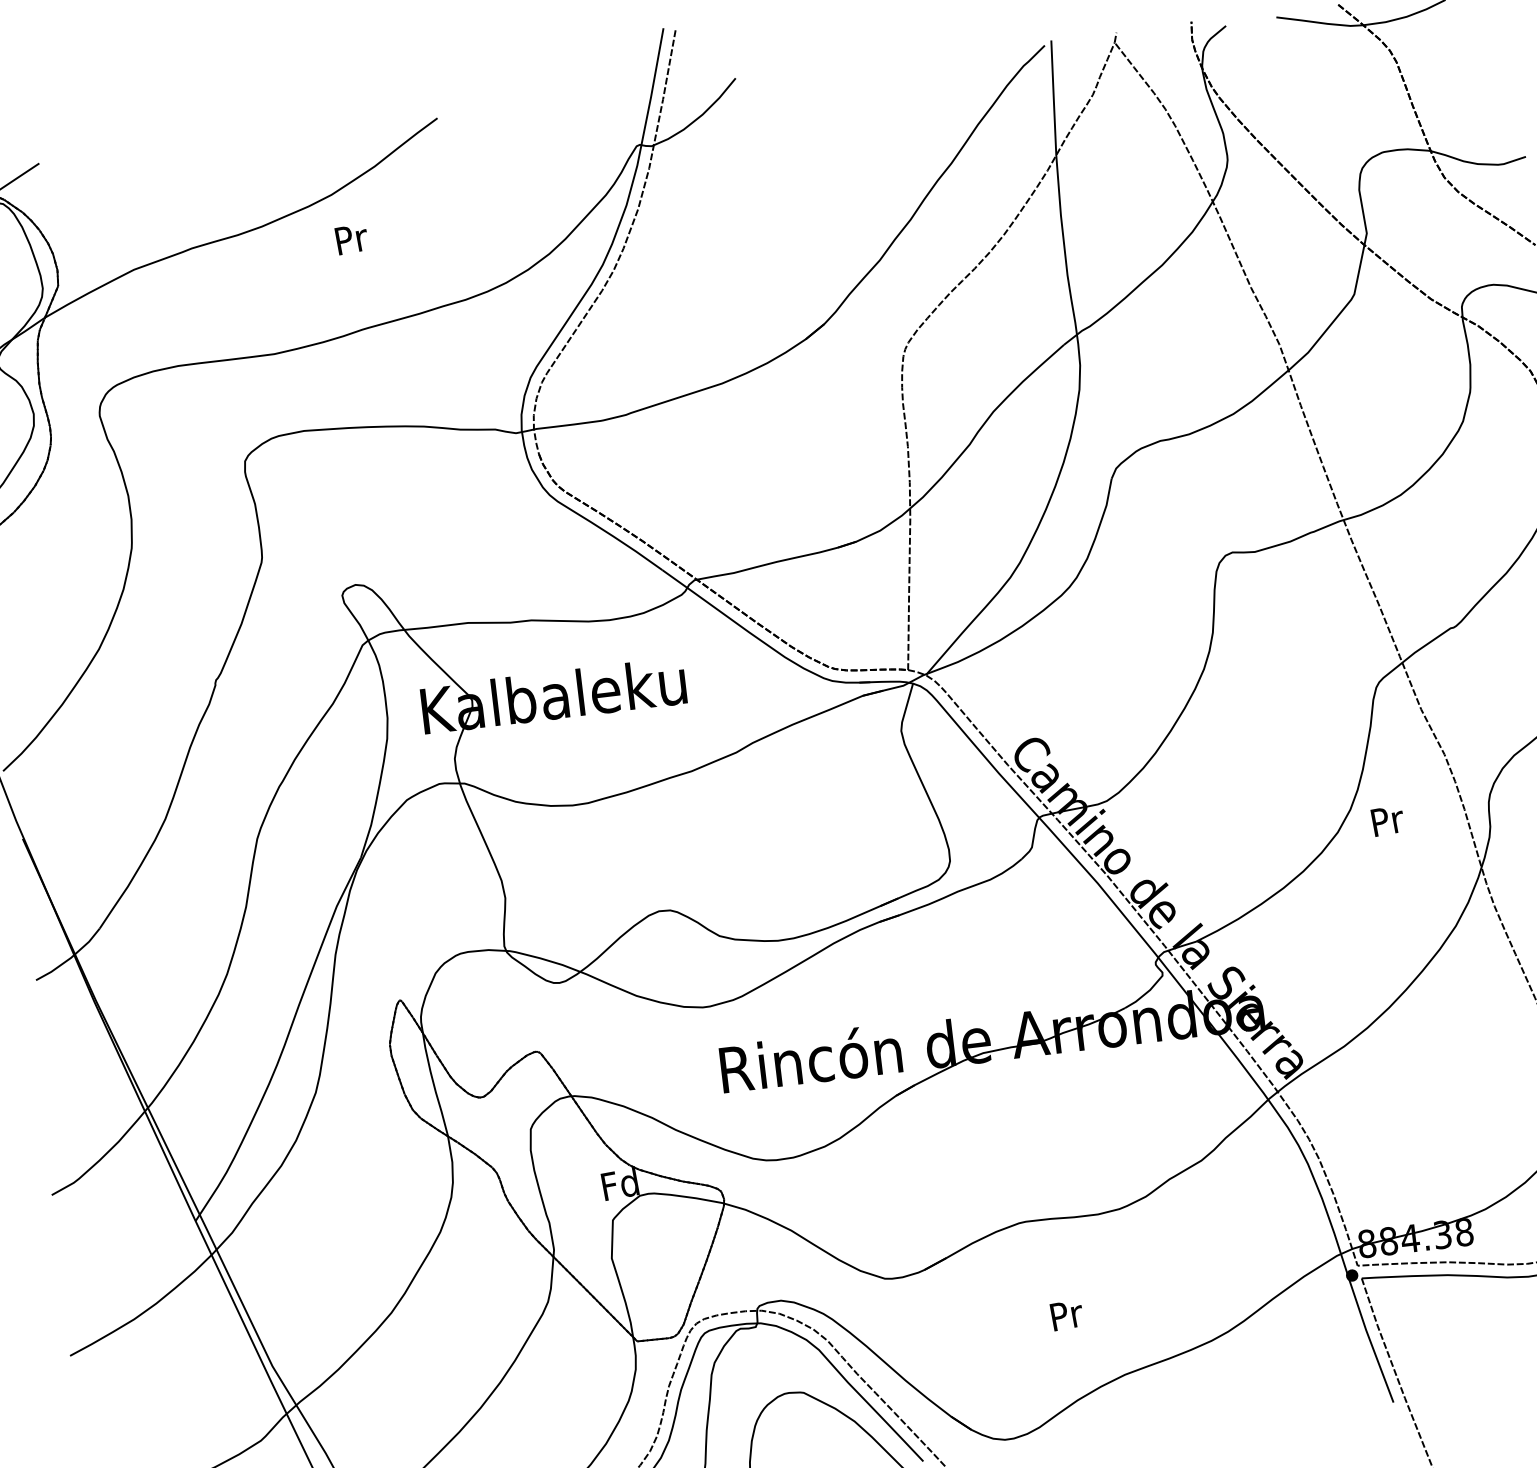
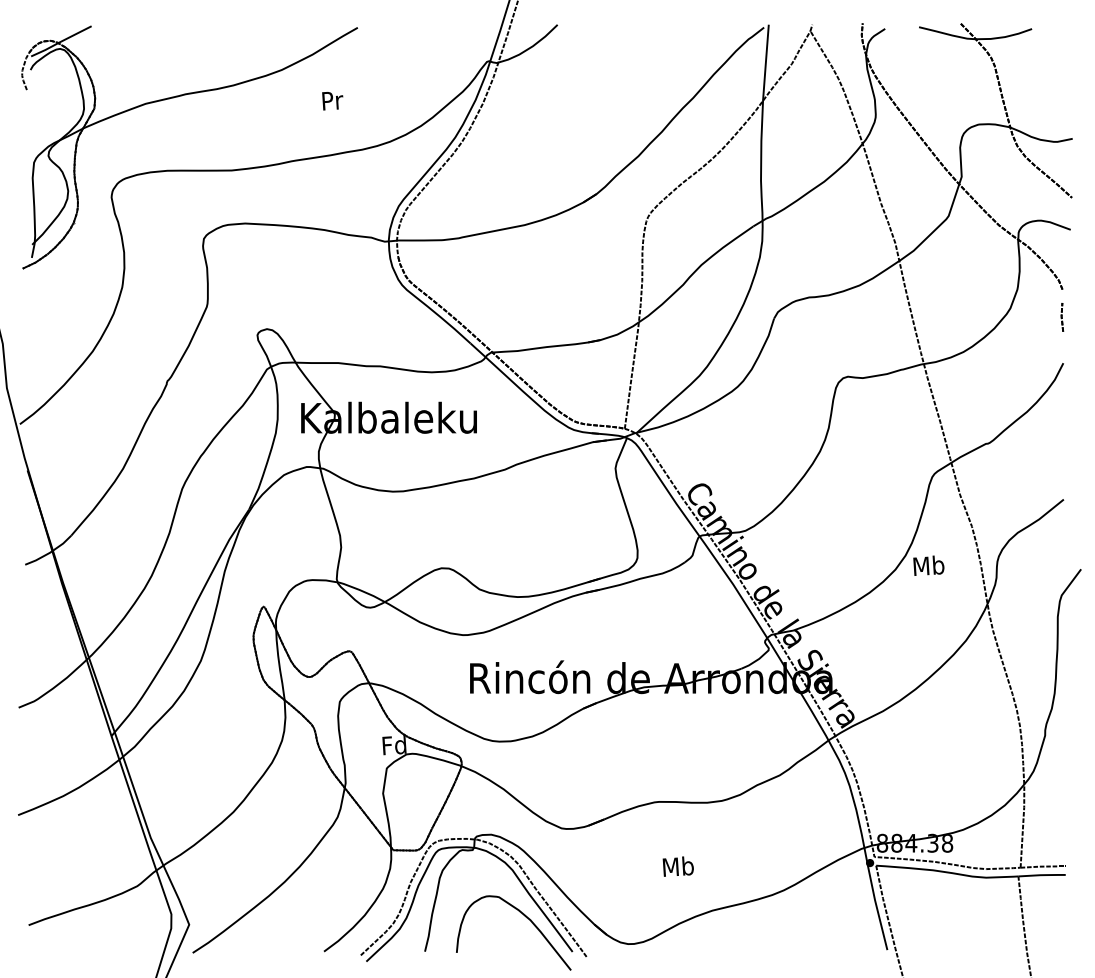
text: (351, 240) -> (332, 101), moved
text: (1386, 820) -> (928, 565), Pr -> Mb
text: (1064, 1315) -> (677, 866), Pr -> Mb

